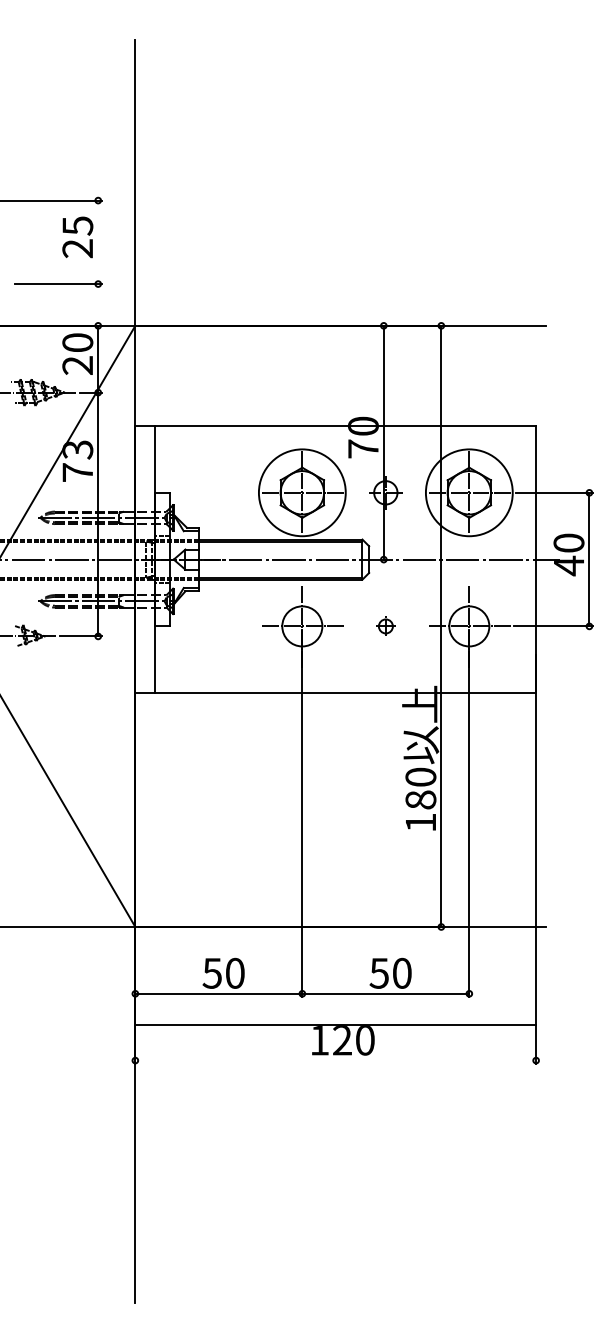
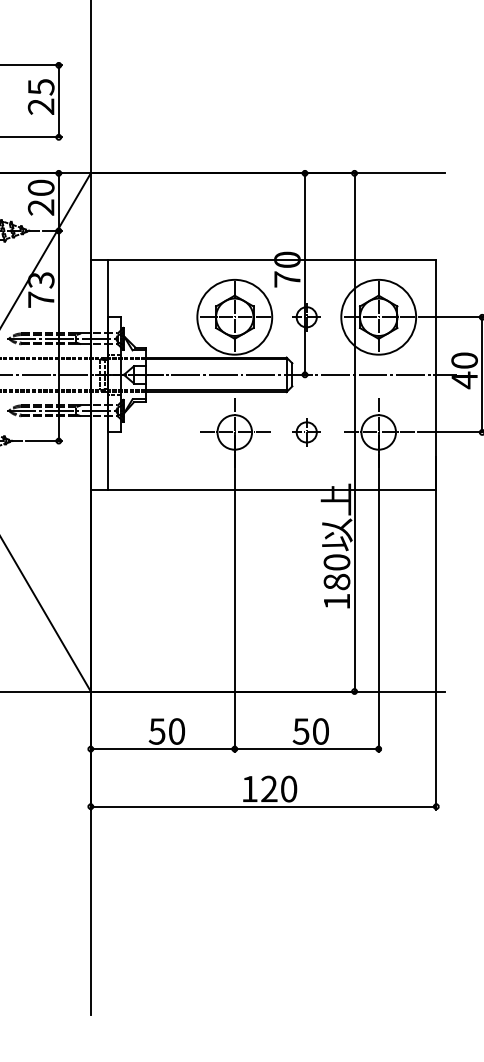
line: (98, 242) -> (59, 101), added
part: (385, 626) -> (306, 432), size x1.67
line: (335, 1024) -> (263, 806), moved

